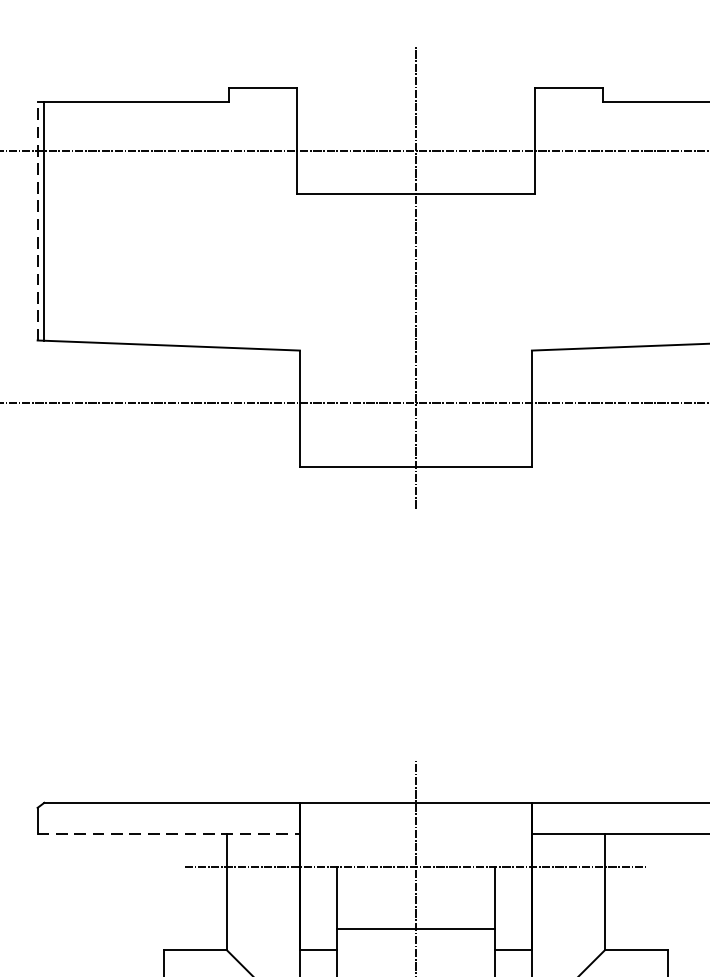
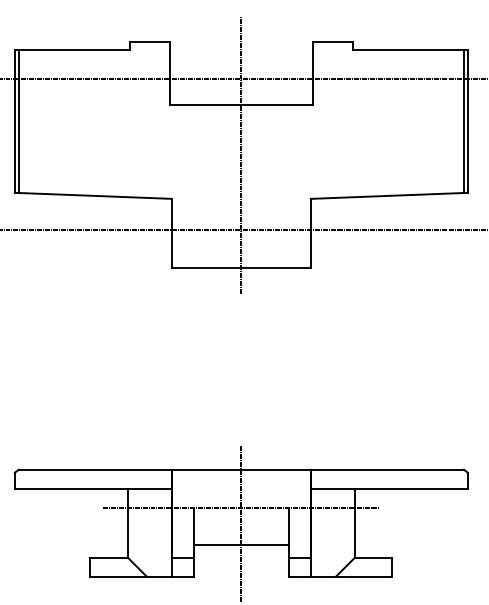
line: (37, 219) -> (14, 120), dashed -> solid
line: (168, 834) -> (93, 488), dashed -> solid

